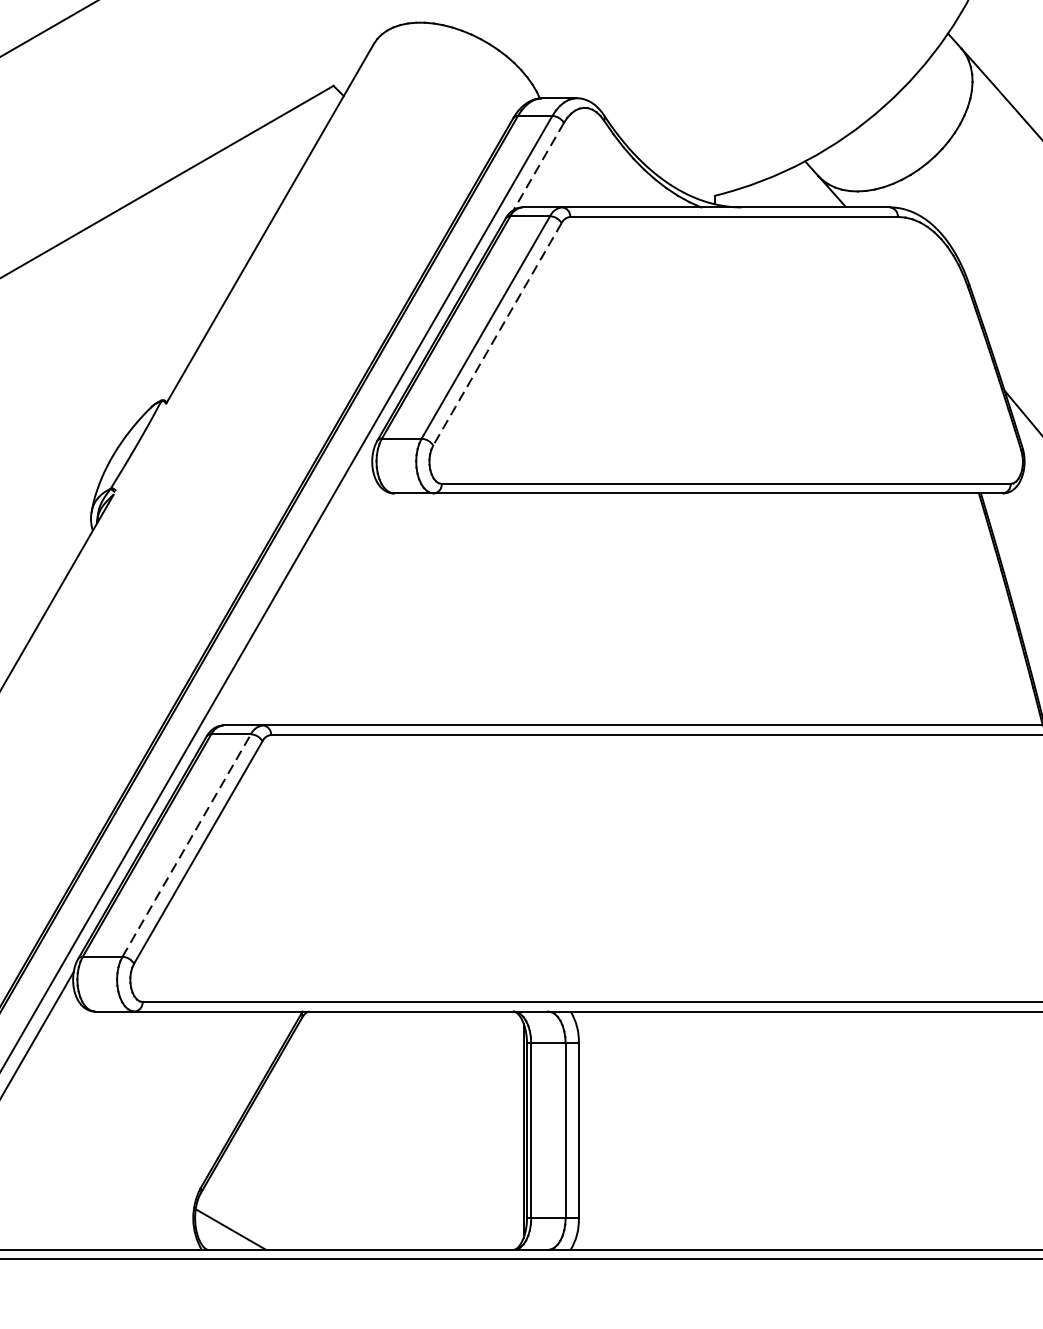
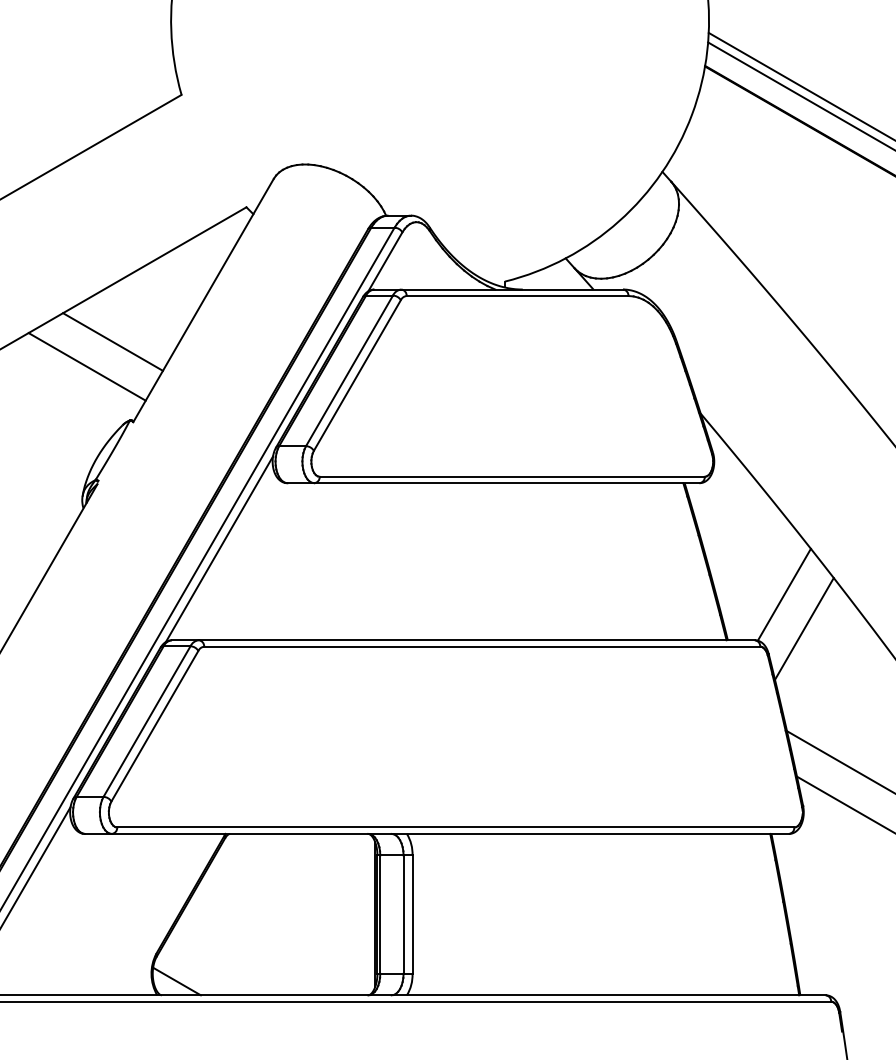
line: (538, 167) -> (385, 262), dashed -> solid
line: (135, 284) -> (112, 341), added
line: (97, 321) -> (86, 366), added
line: (497, 334) -> (357, 375), dashed -> solid
line: (293, 591) -> (219, 549), added
line: (187, 845) -> (147, 721), dashed -> solid

